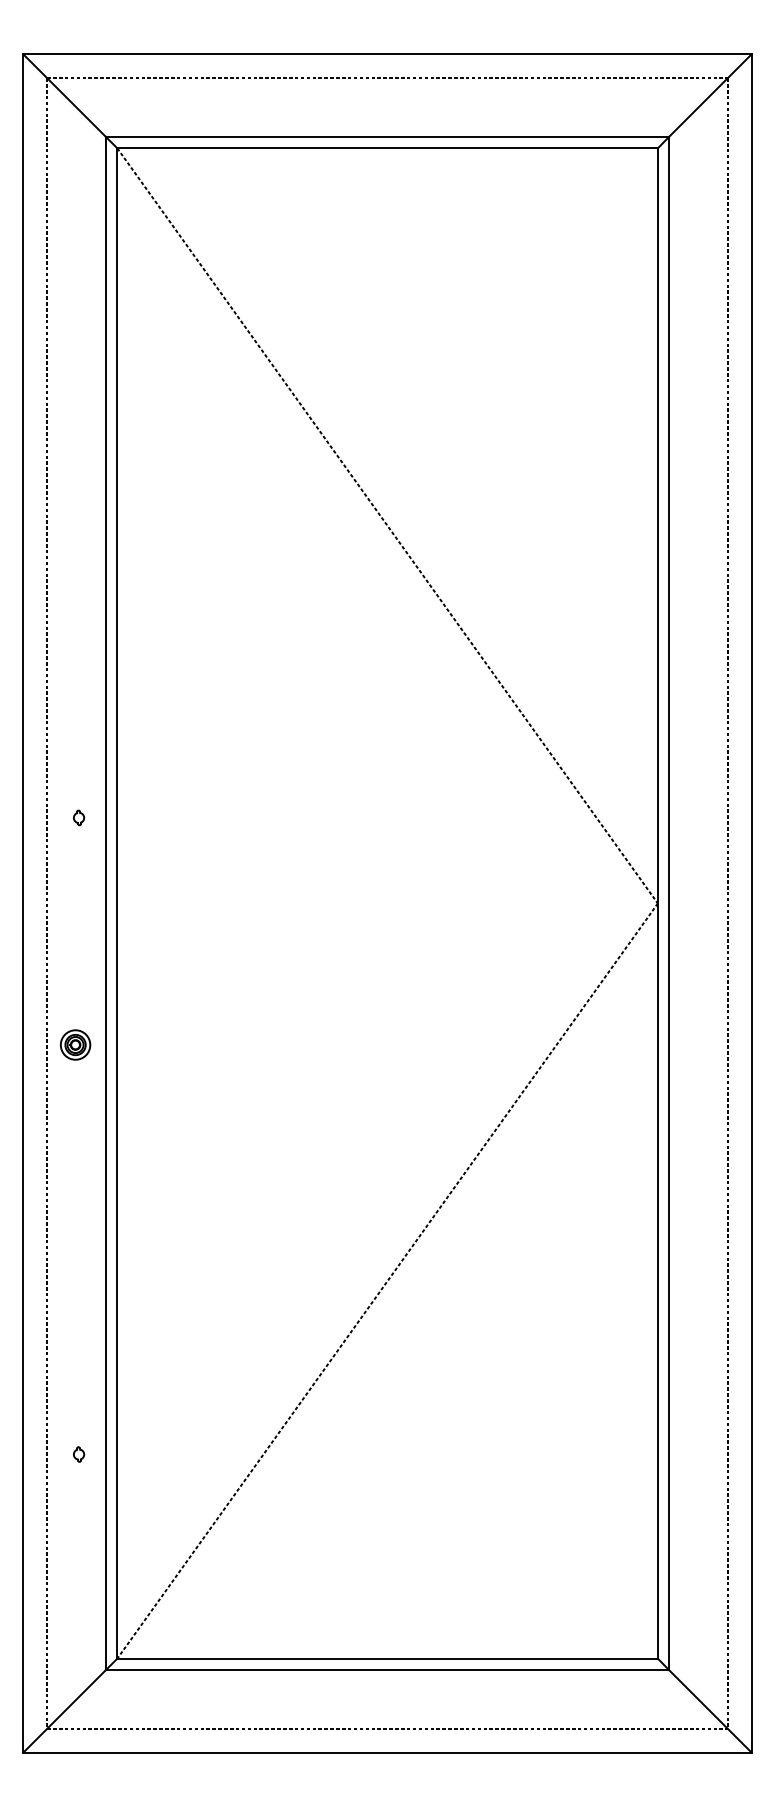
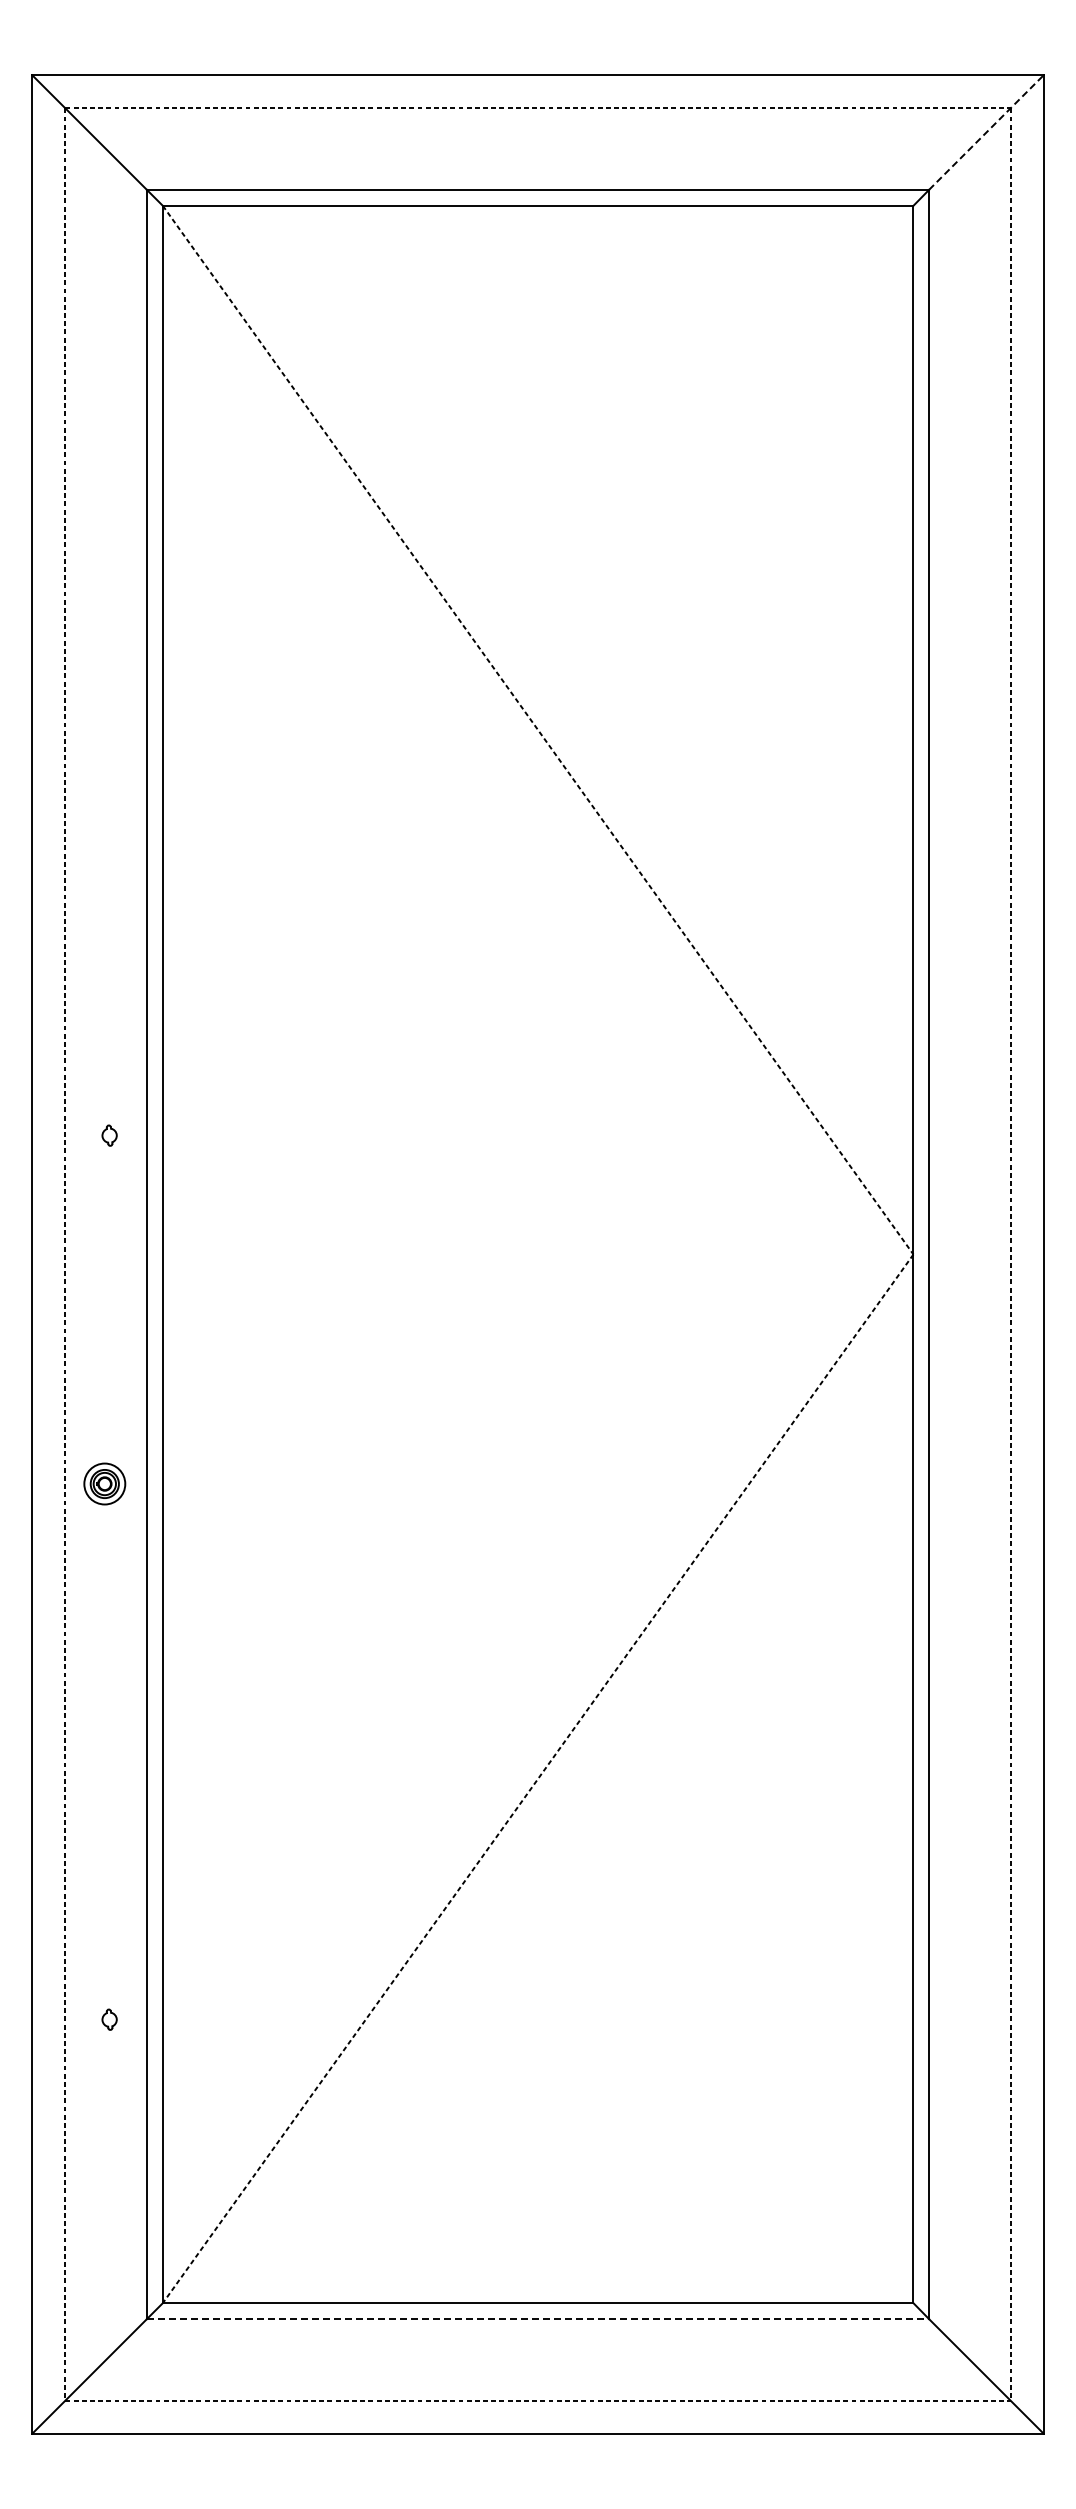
line: (710, 95) -> (986, 132), solid -> dashed
part: (75, 1044) -> (104, 1483), moved
line: (387, 1670) -> (538, 2319), solid -> dashed

